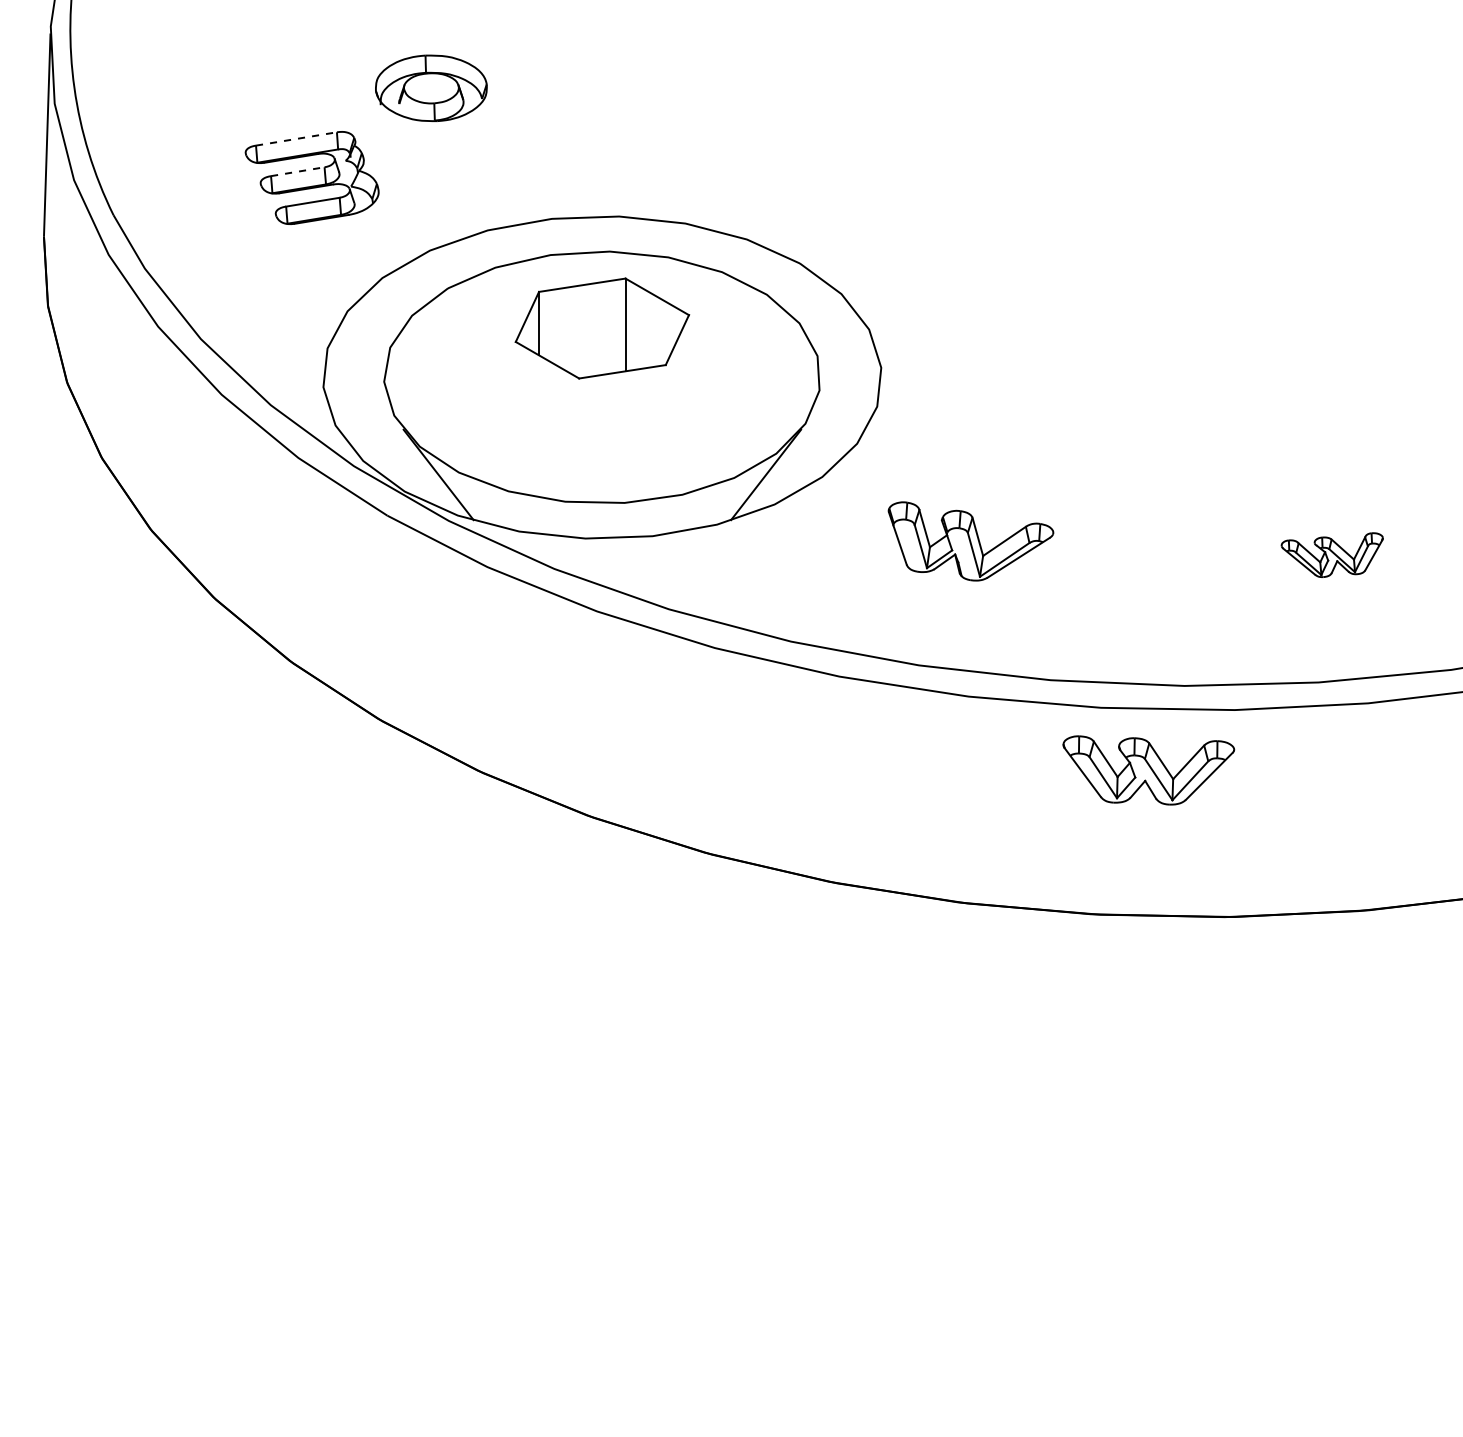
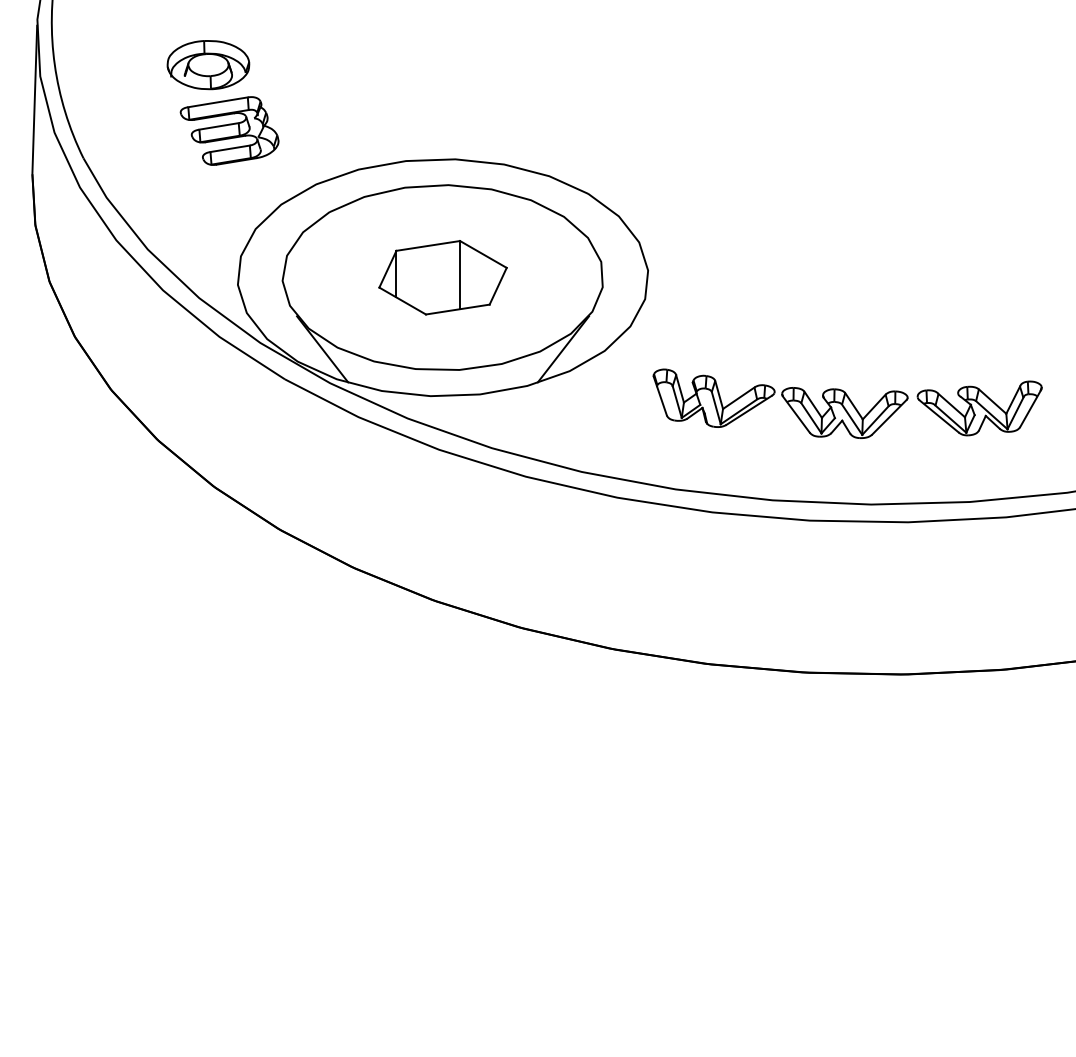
part: (431, 87) -> (208, 64), moved
line: (296, 138) -> (218, 101), dashed -> solid
line: (298, 171) -> (219, 126), dashed -> solid
part: (602, 328) -> (443, 277), moved
part: (1332, 554) -> (979, 407), size x1.67
part: (1148, 770) -> (844, 413), moved

